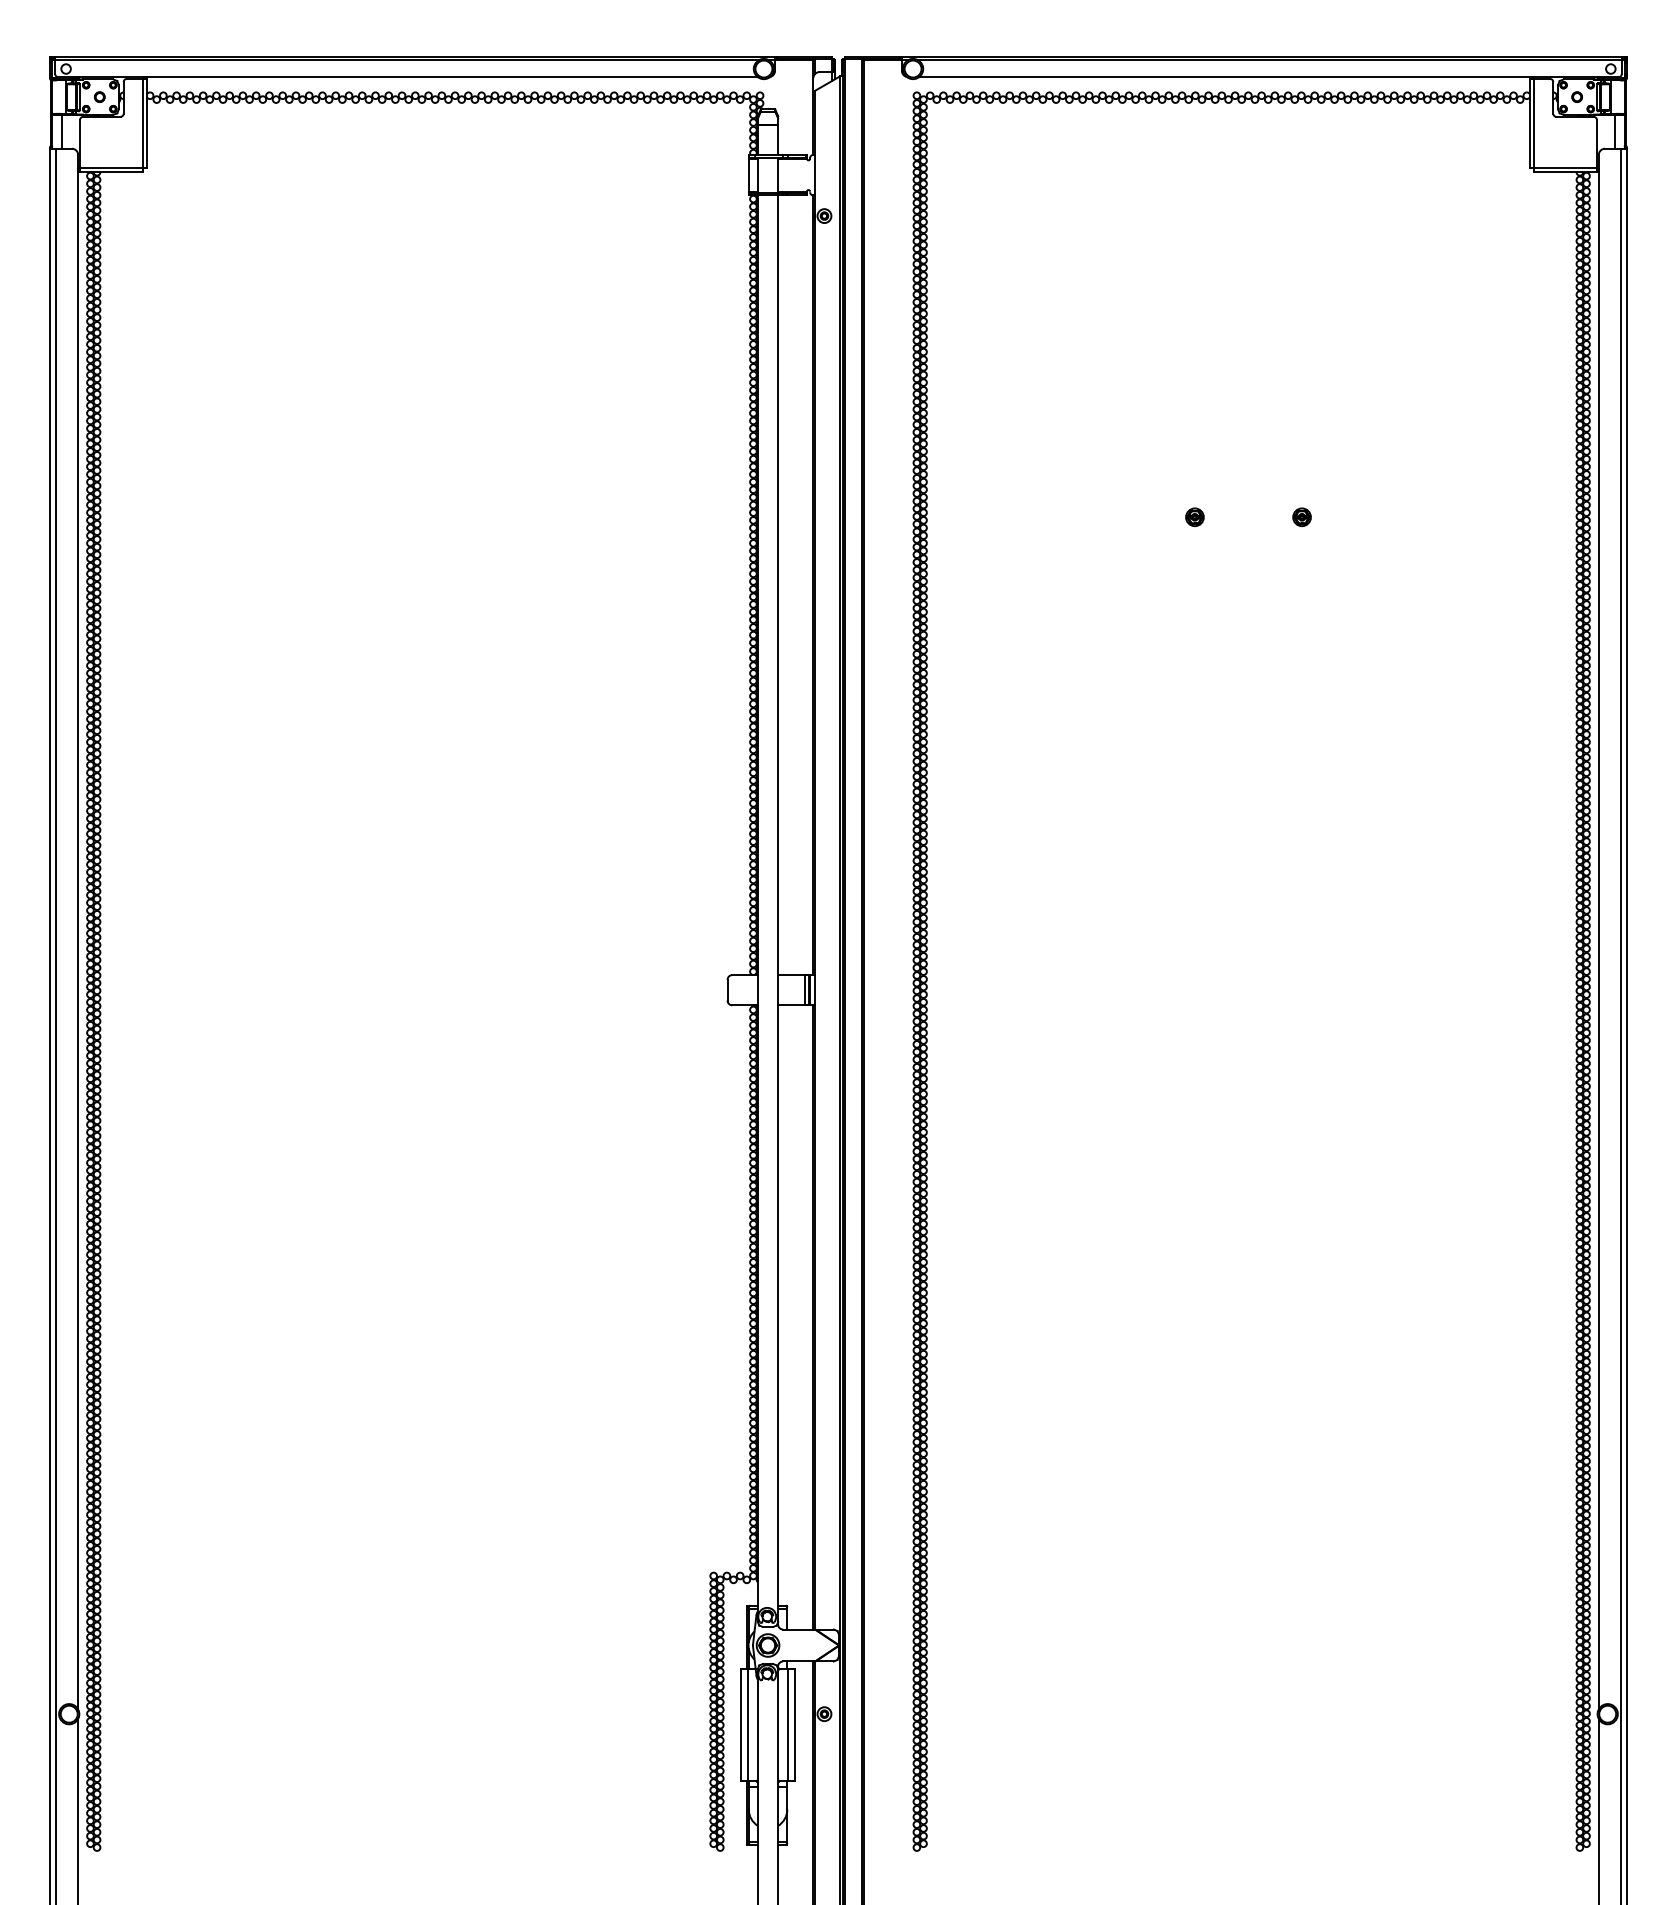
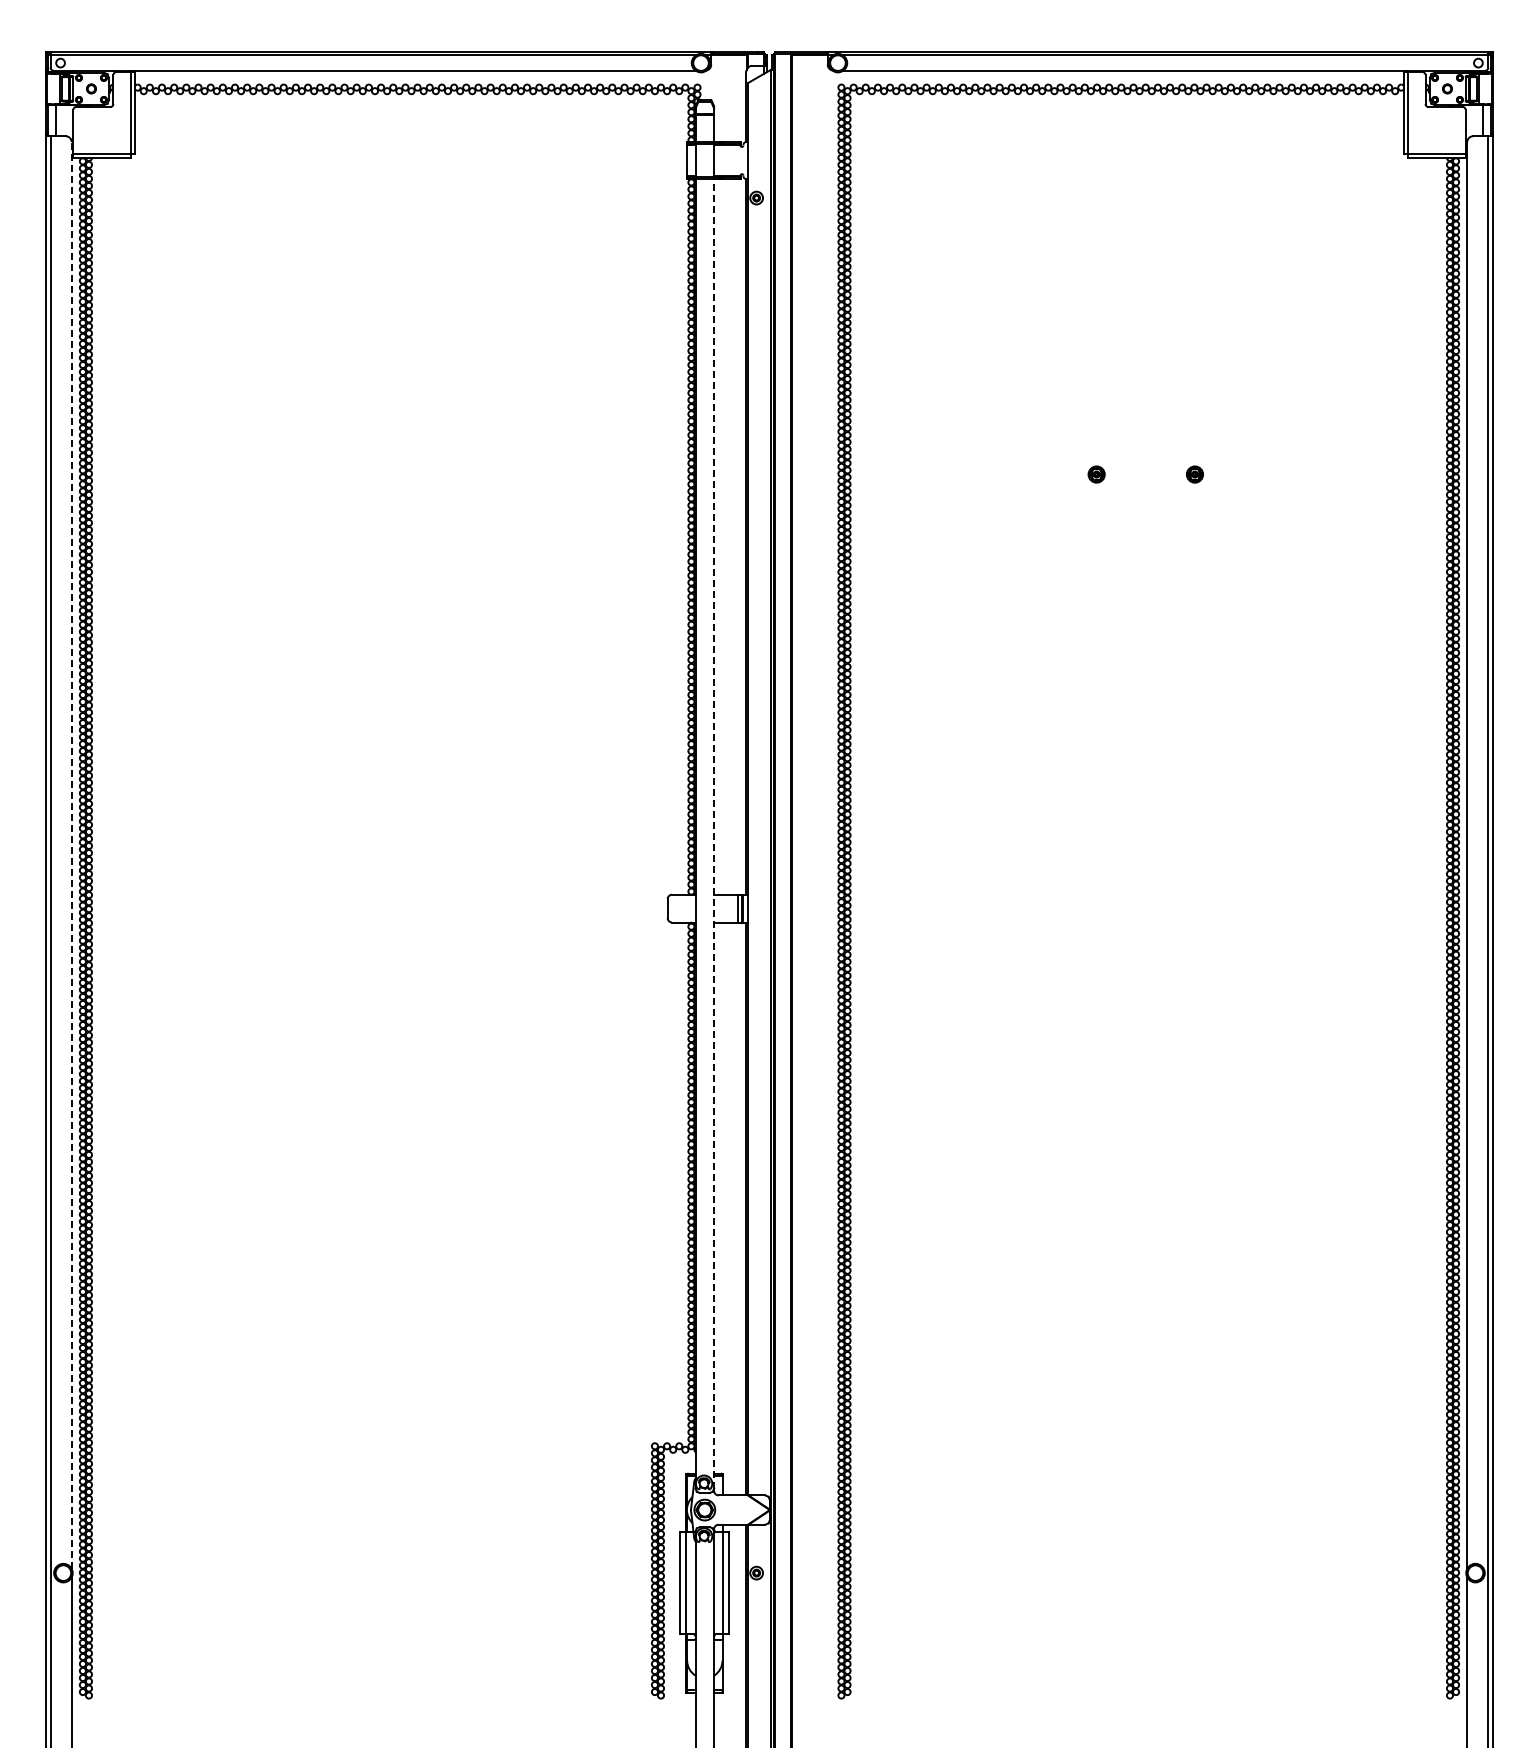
line: (778, 908) -> (714, 833), solid -> dashed
line: (78, 932) -> (71, 855), solid -> dashed

